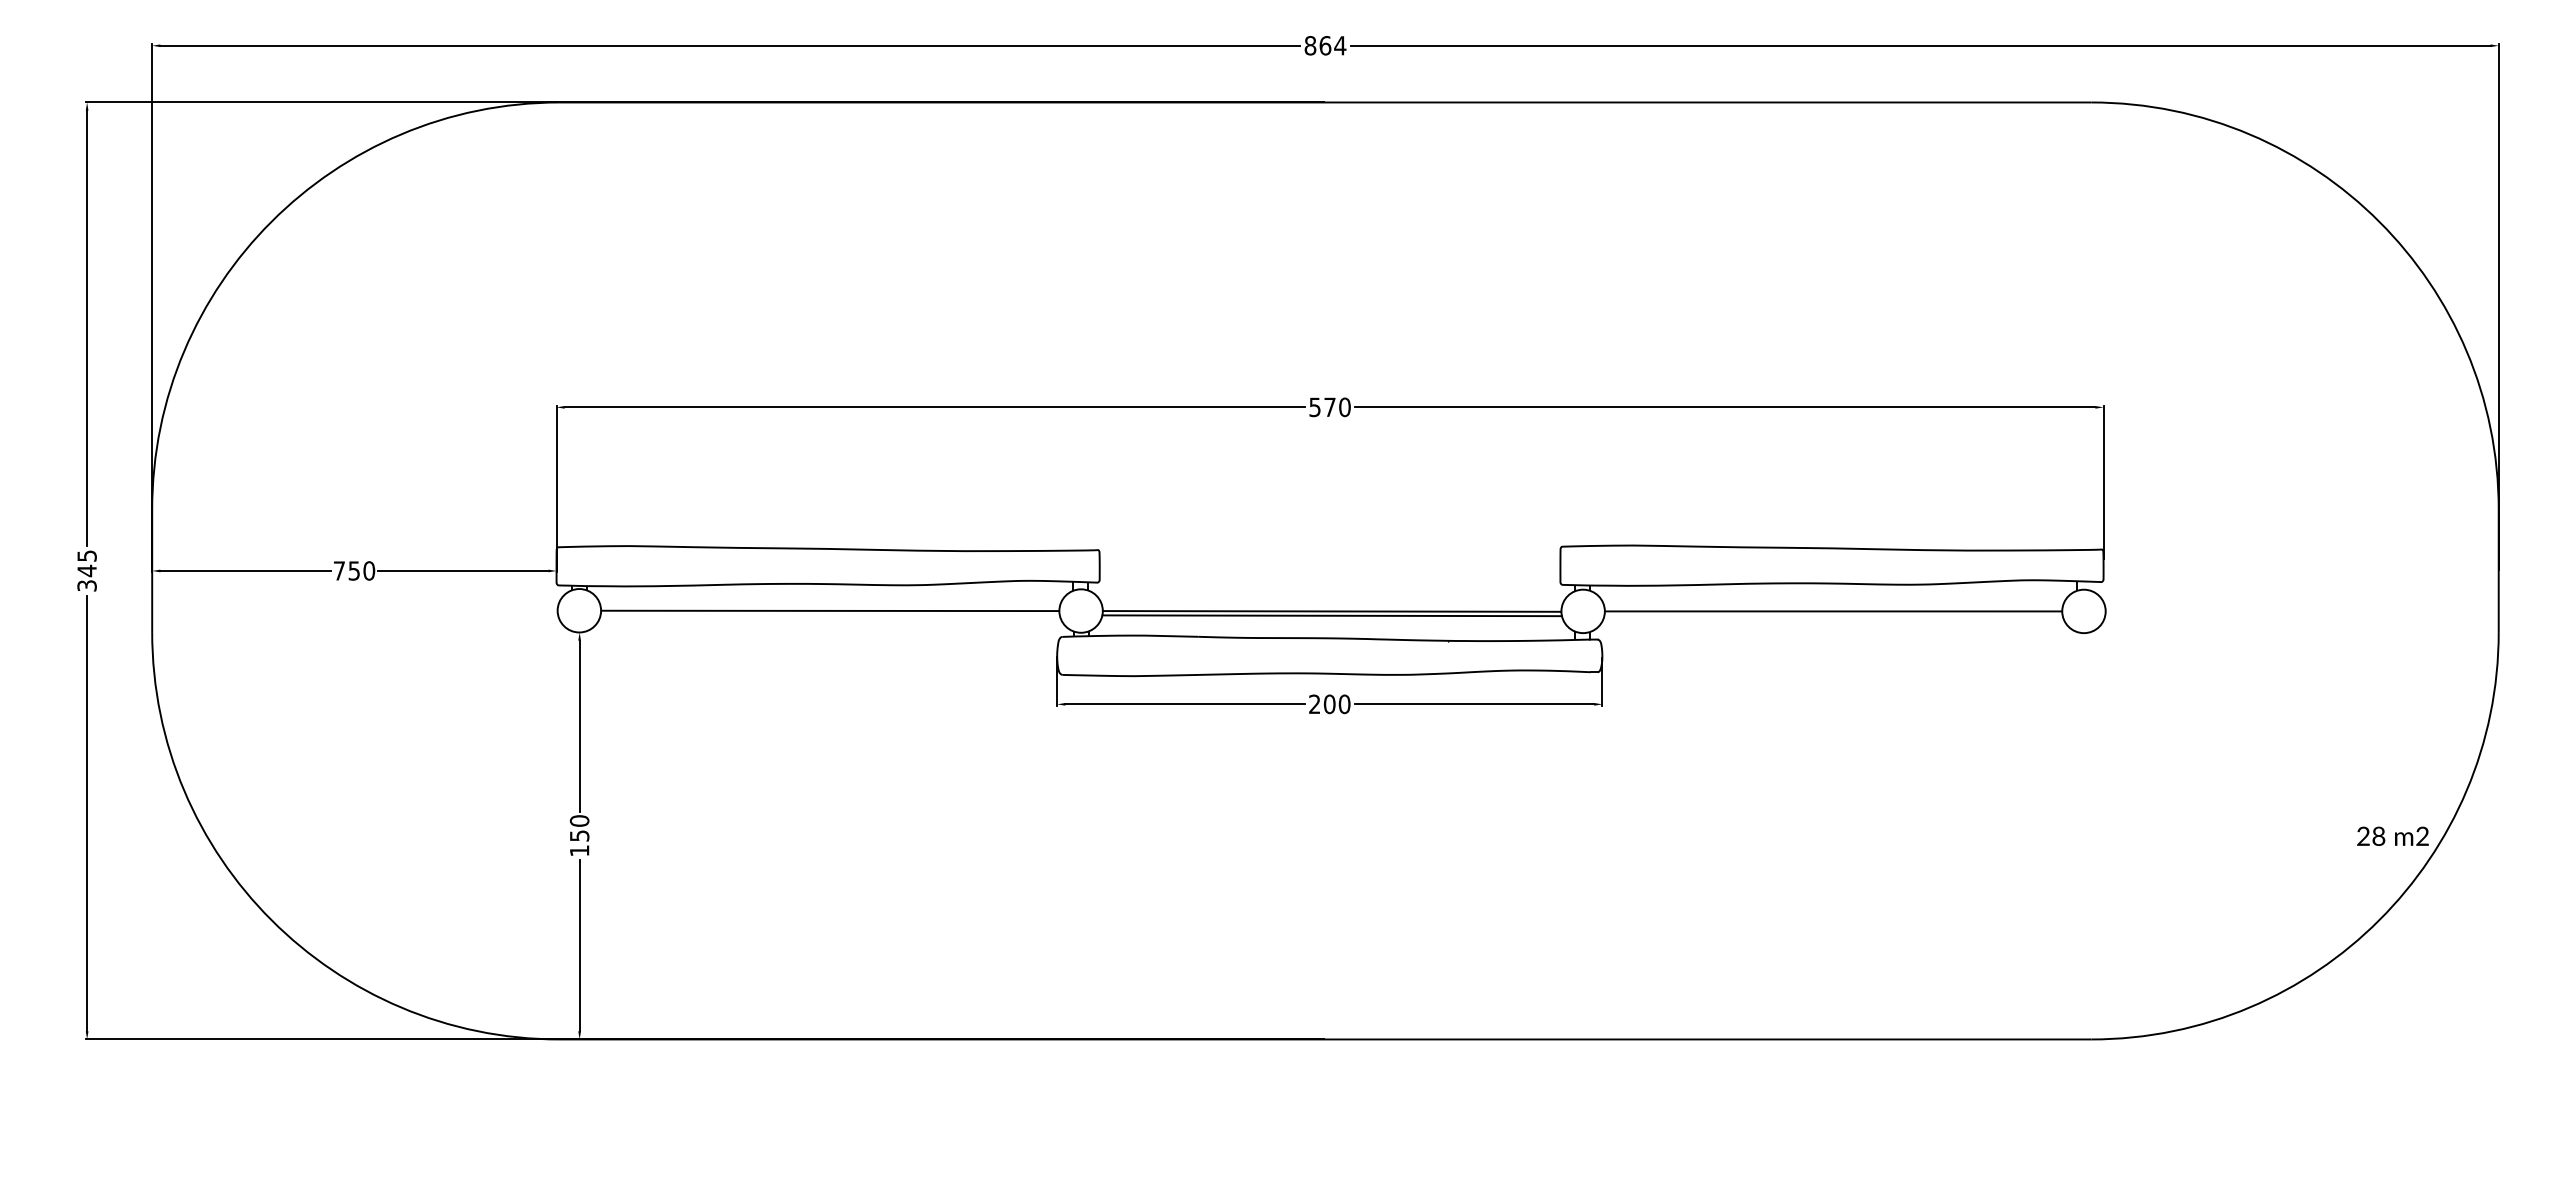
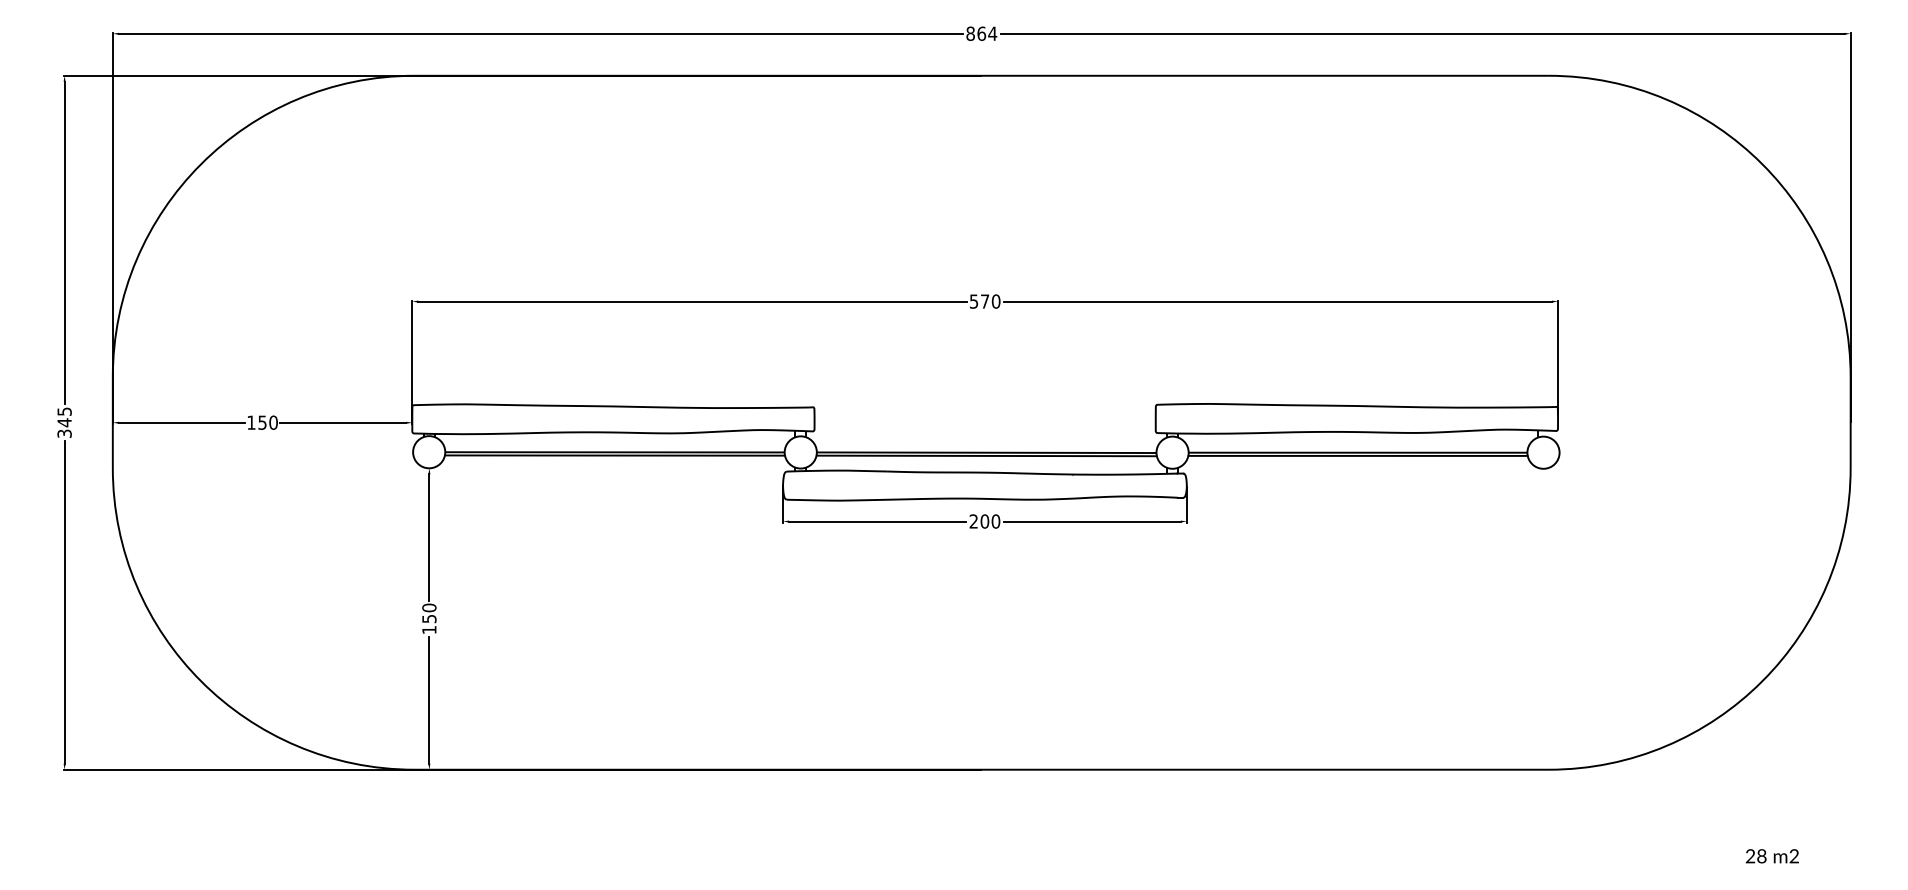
text: (339, 570) -> (251, 422), 750 -> 150
line: (830, 615) -> (615, 455), added
line: (1833, 615) -> (1357, 455), added
text: (2392, 835) -> (1771, 855), moved

